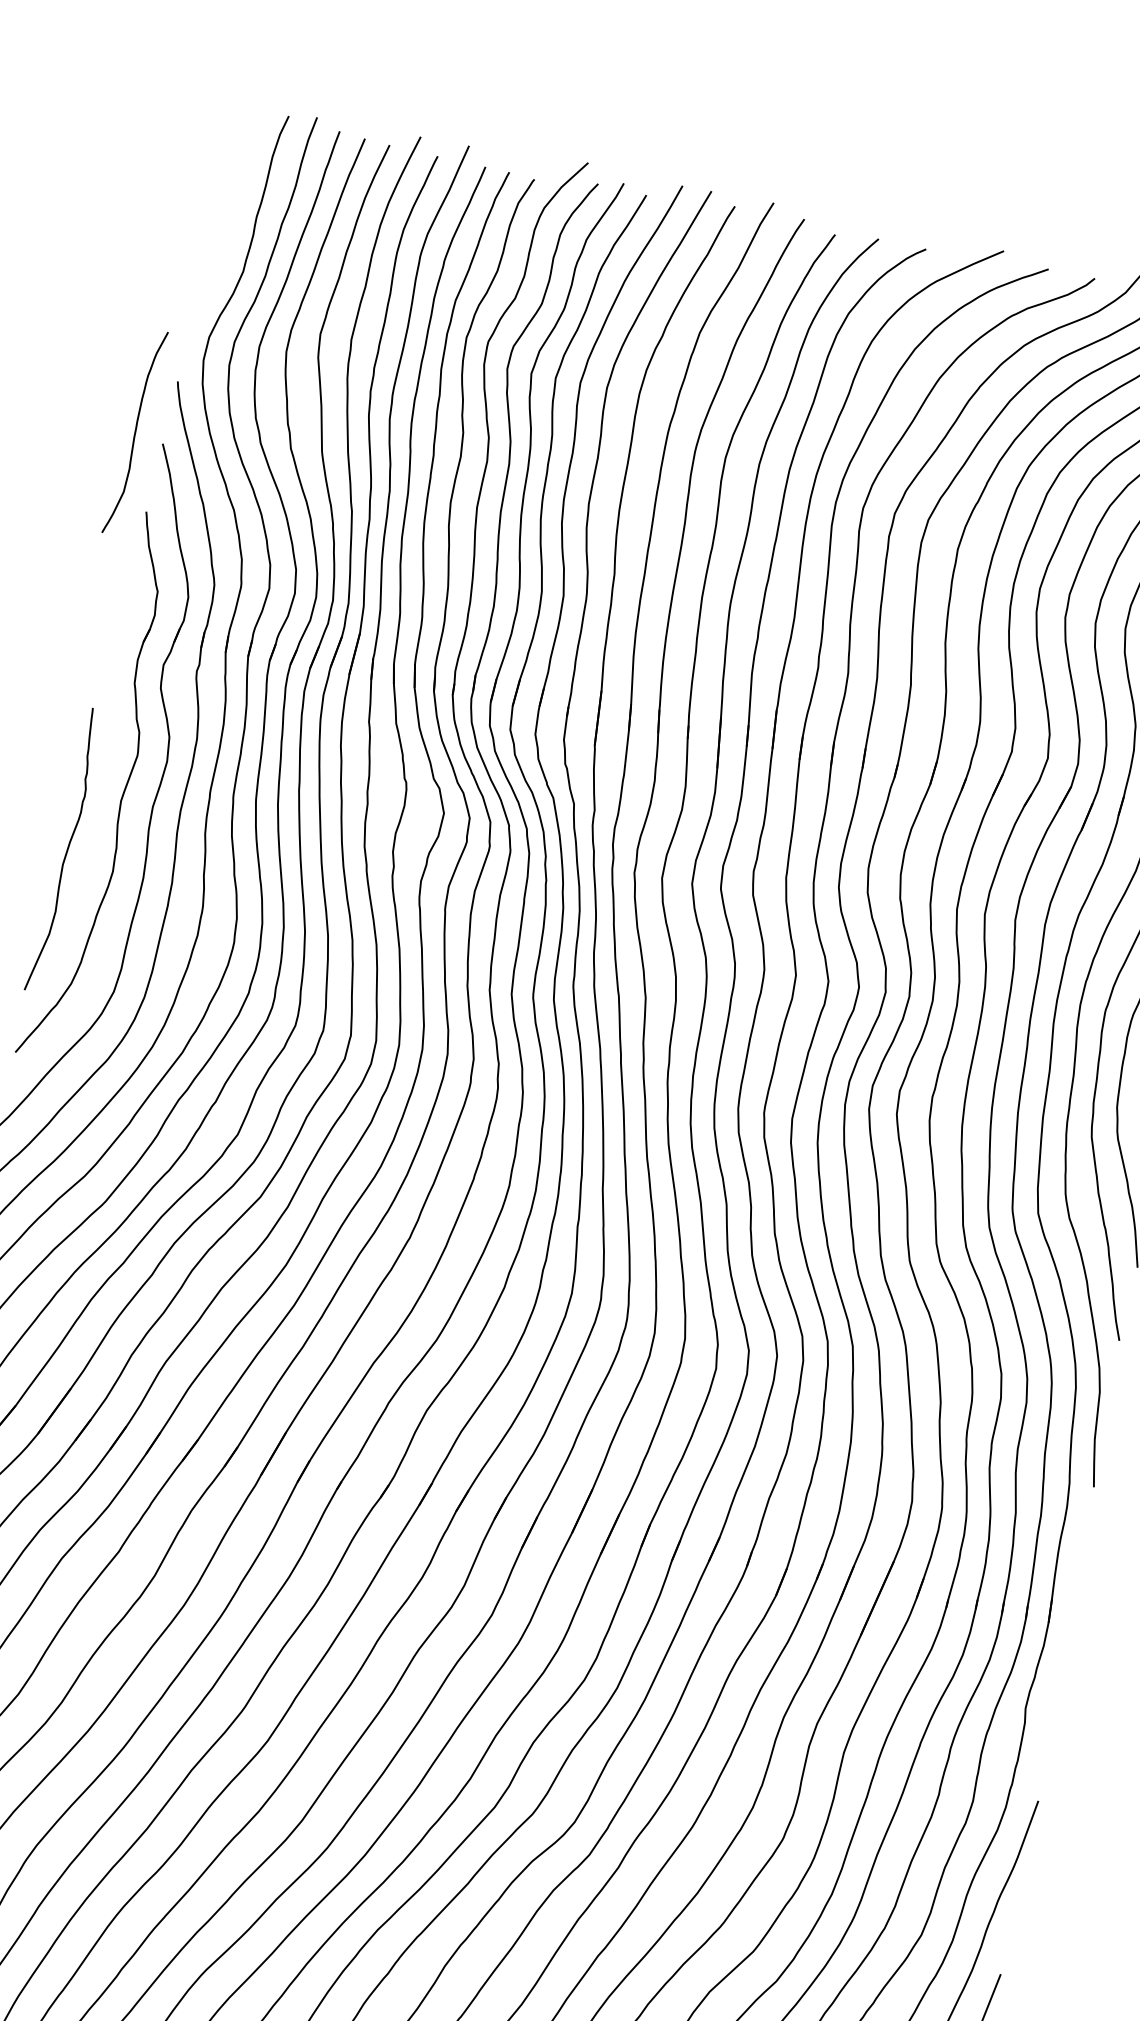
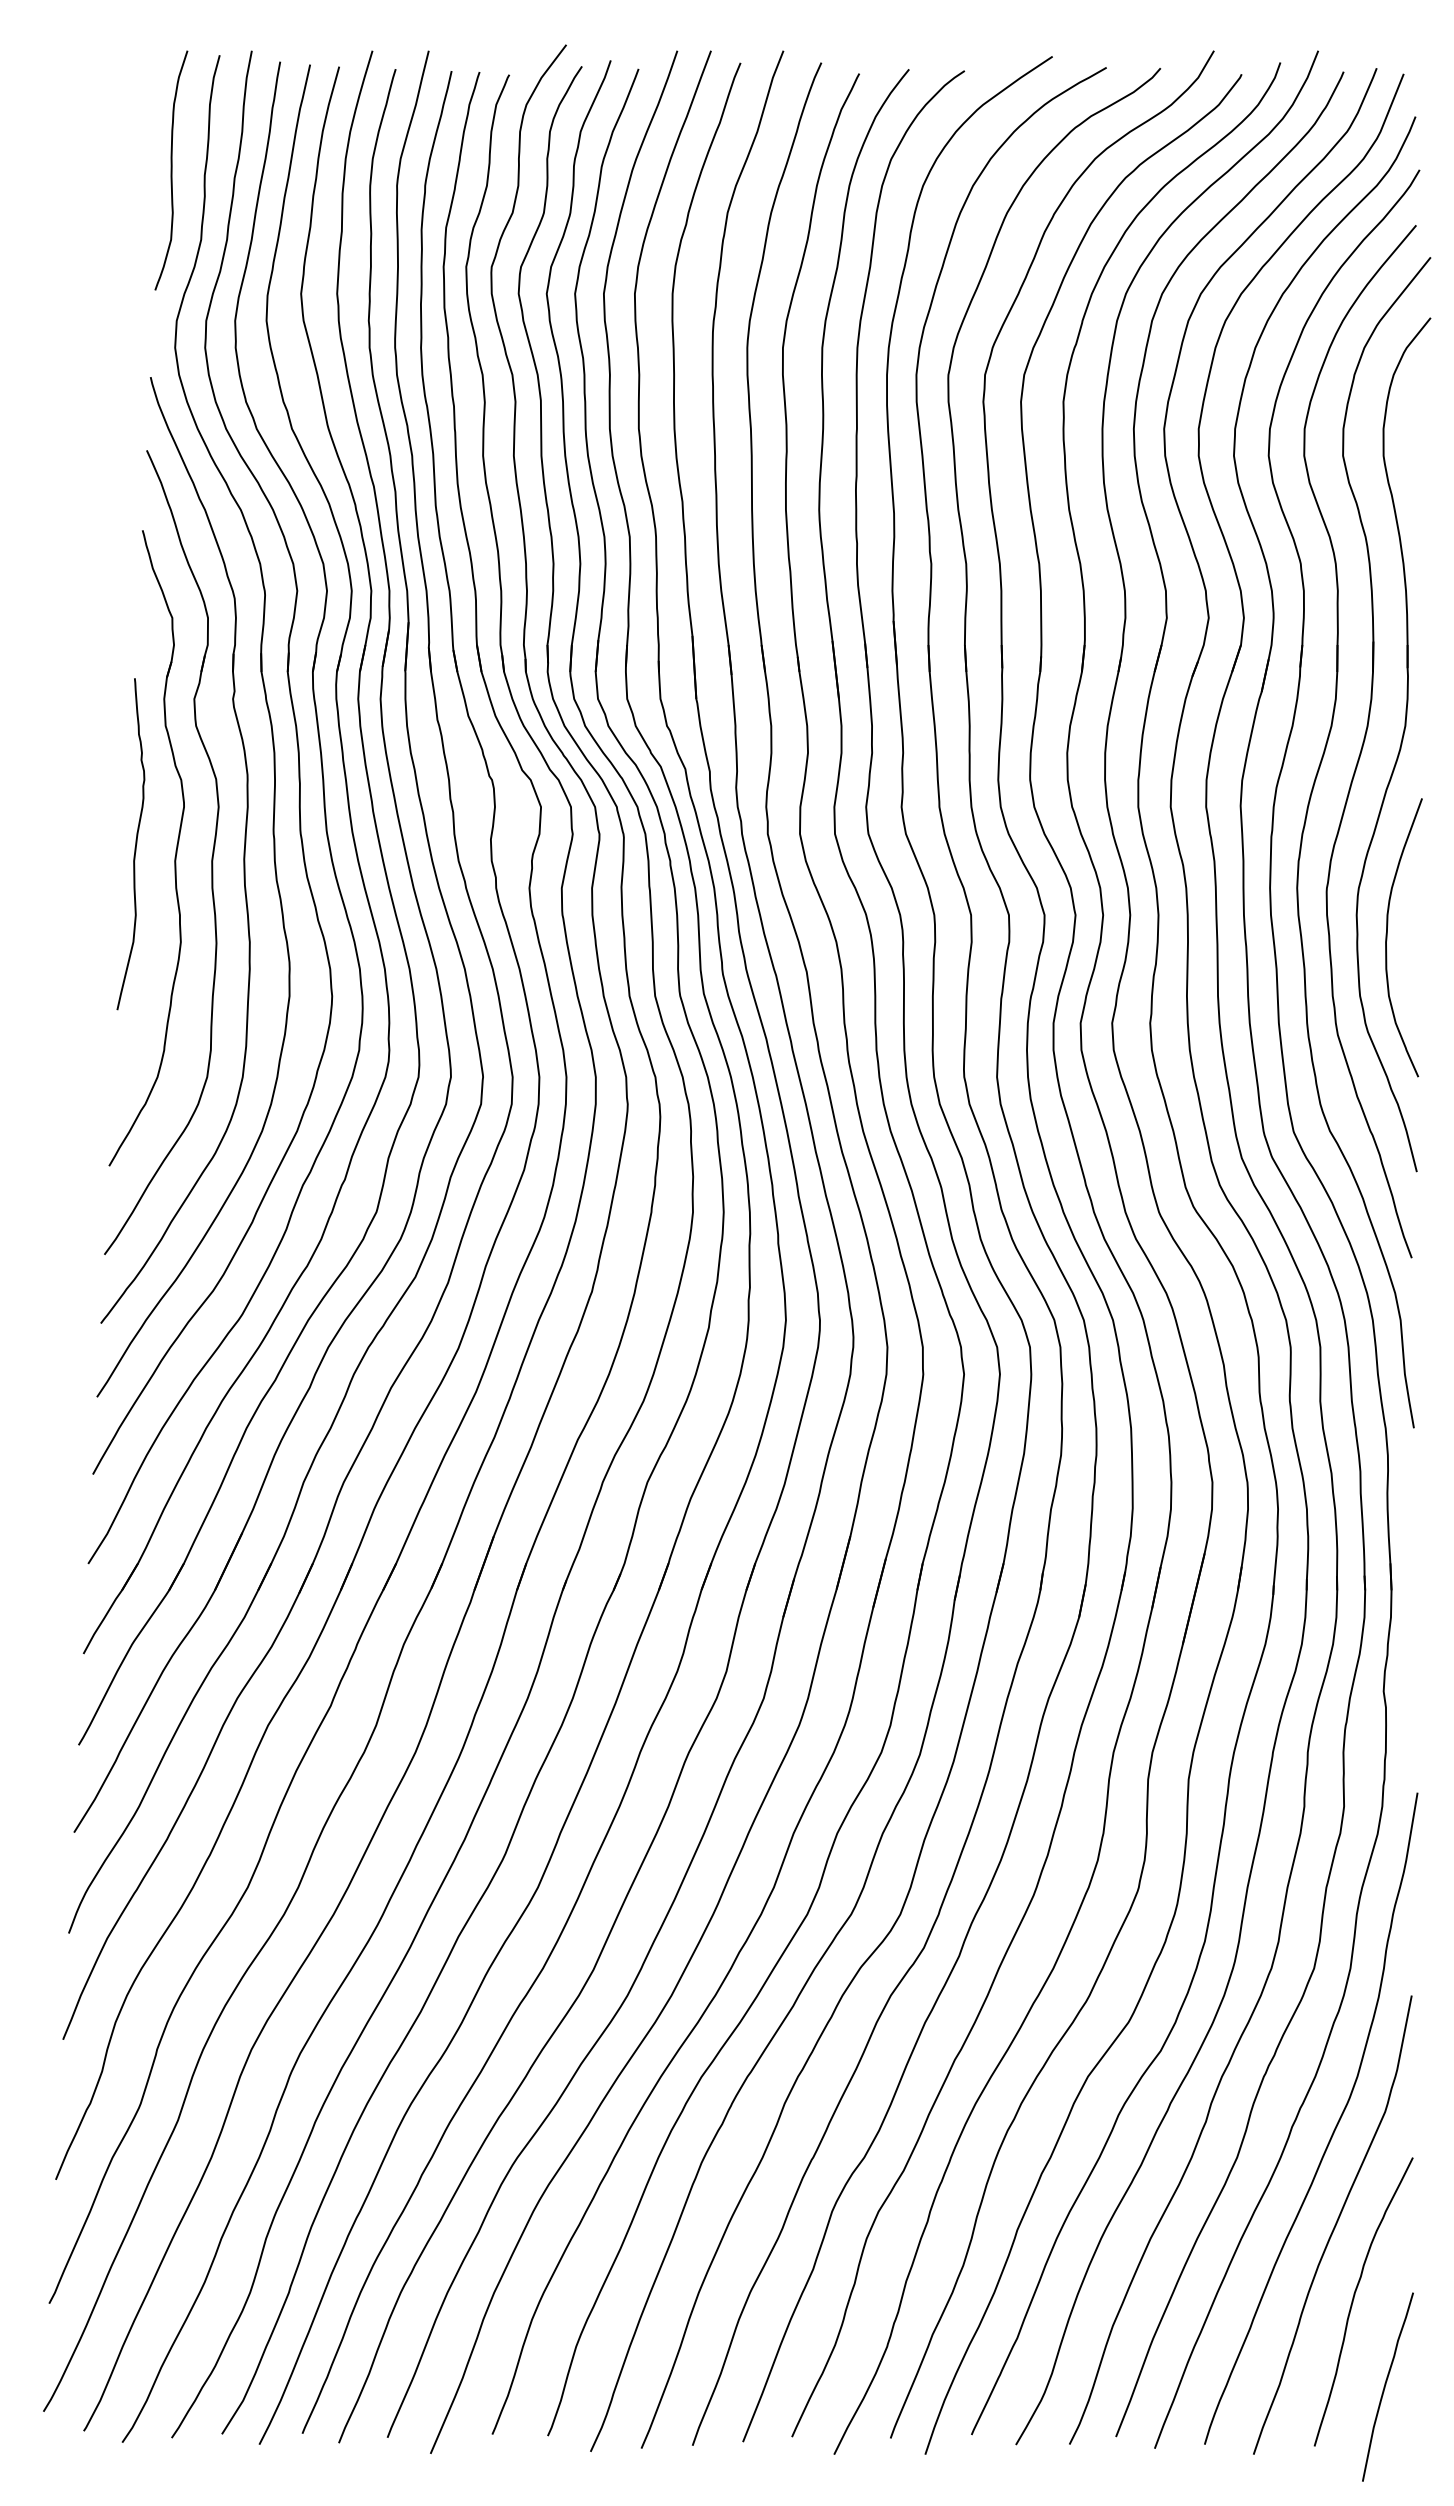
curve: (135, 432) -> (171, 170), moved
curve: (66, 850) -> (135, 844), moved

